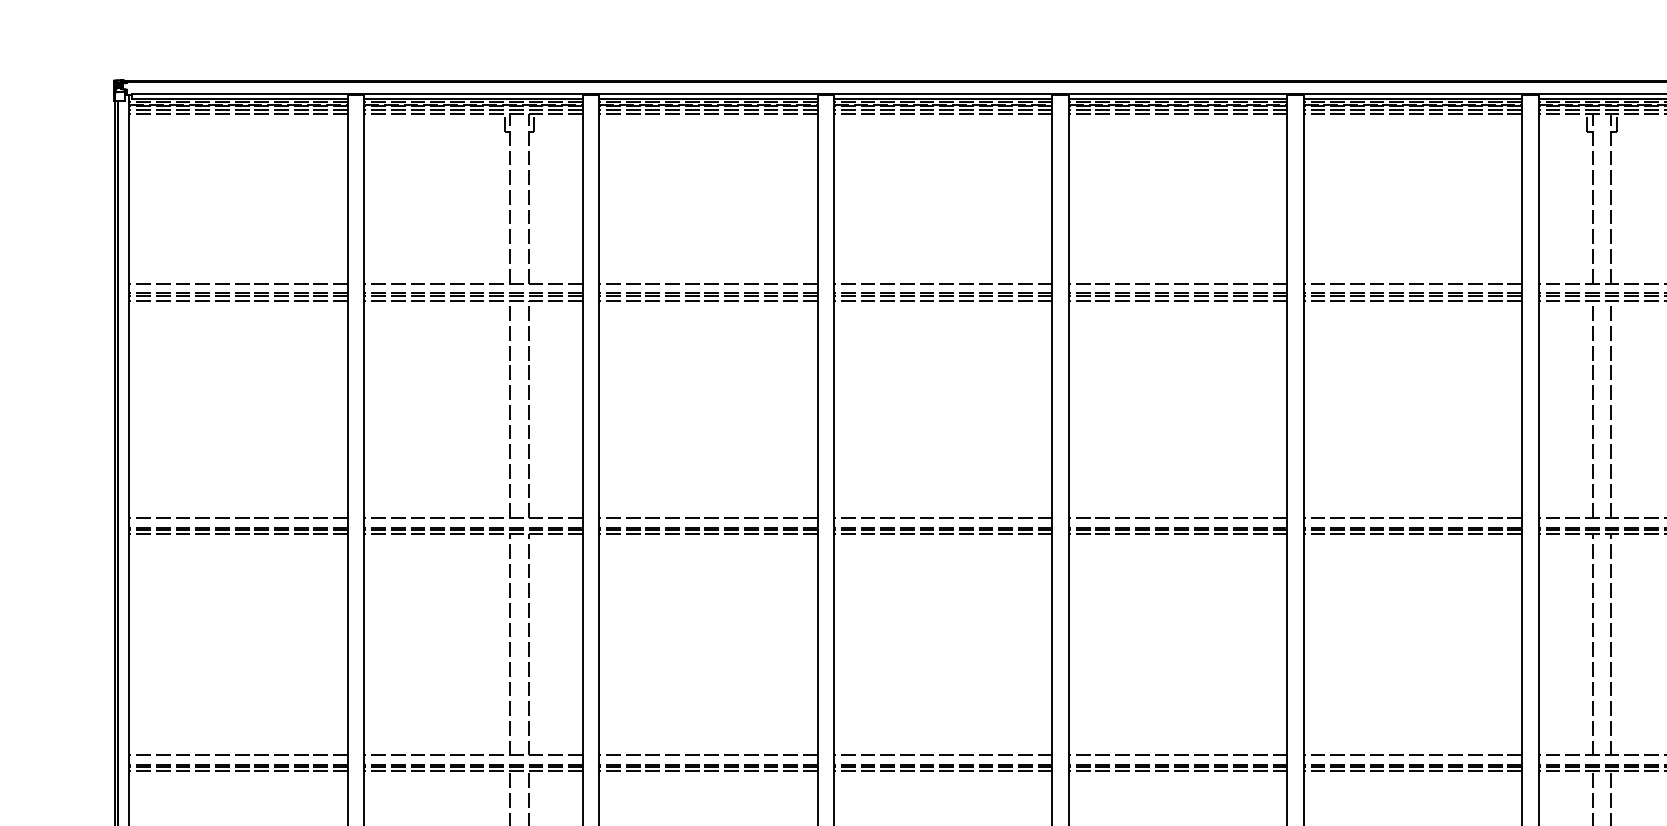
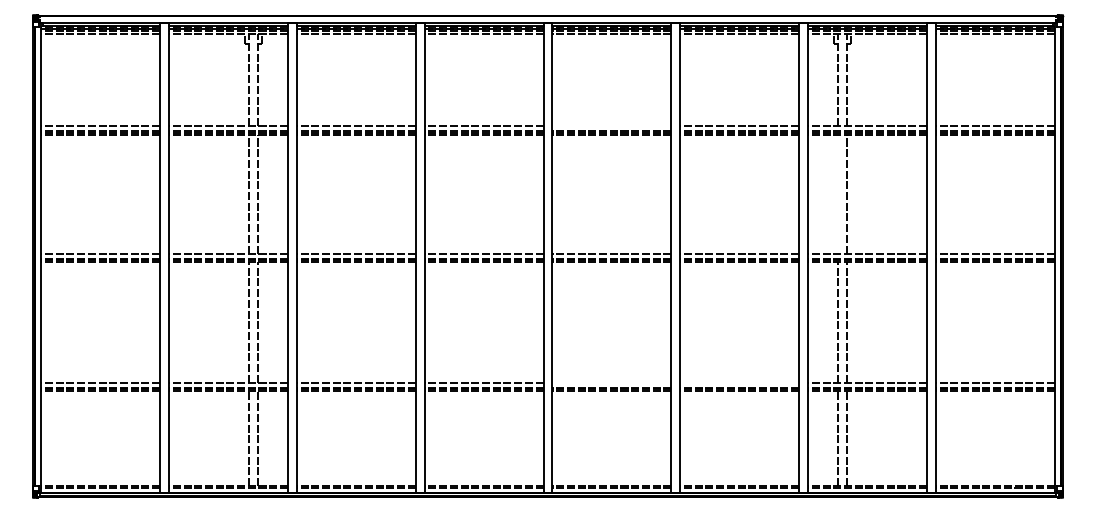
line: (1177, 284) -> (611, 126), removed
line: (1592, 409) -> (837, 194), removed
line: (1177, 754) -> (611, 382), removed
line: (1412, 754) -> (739, 382), removed

